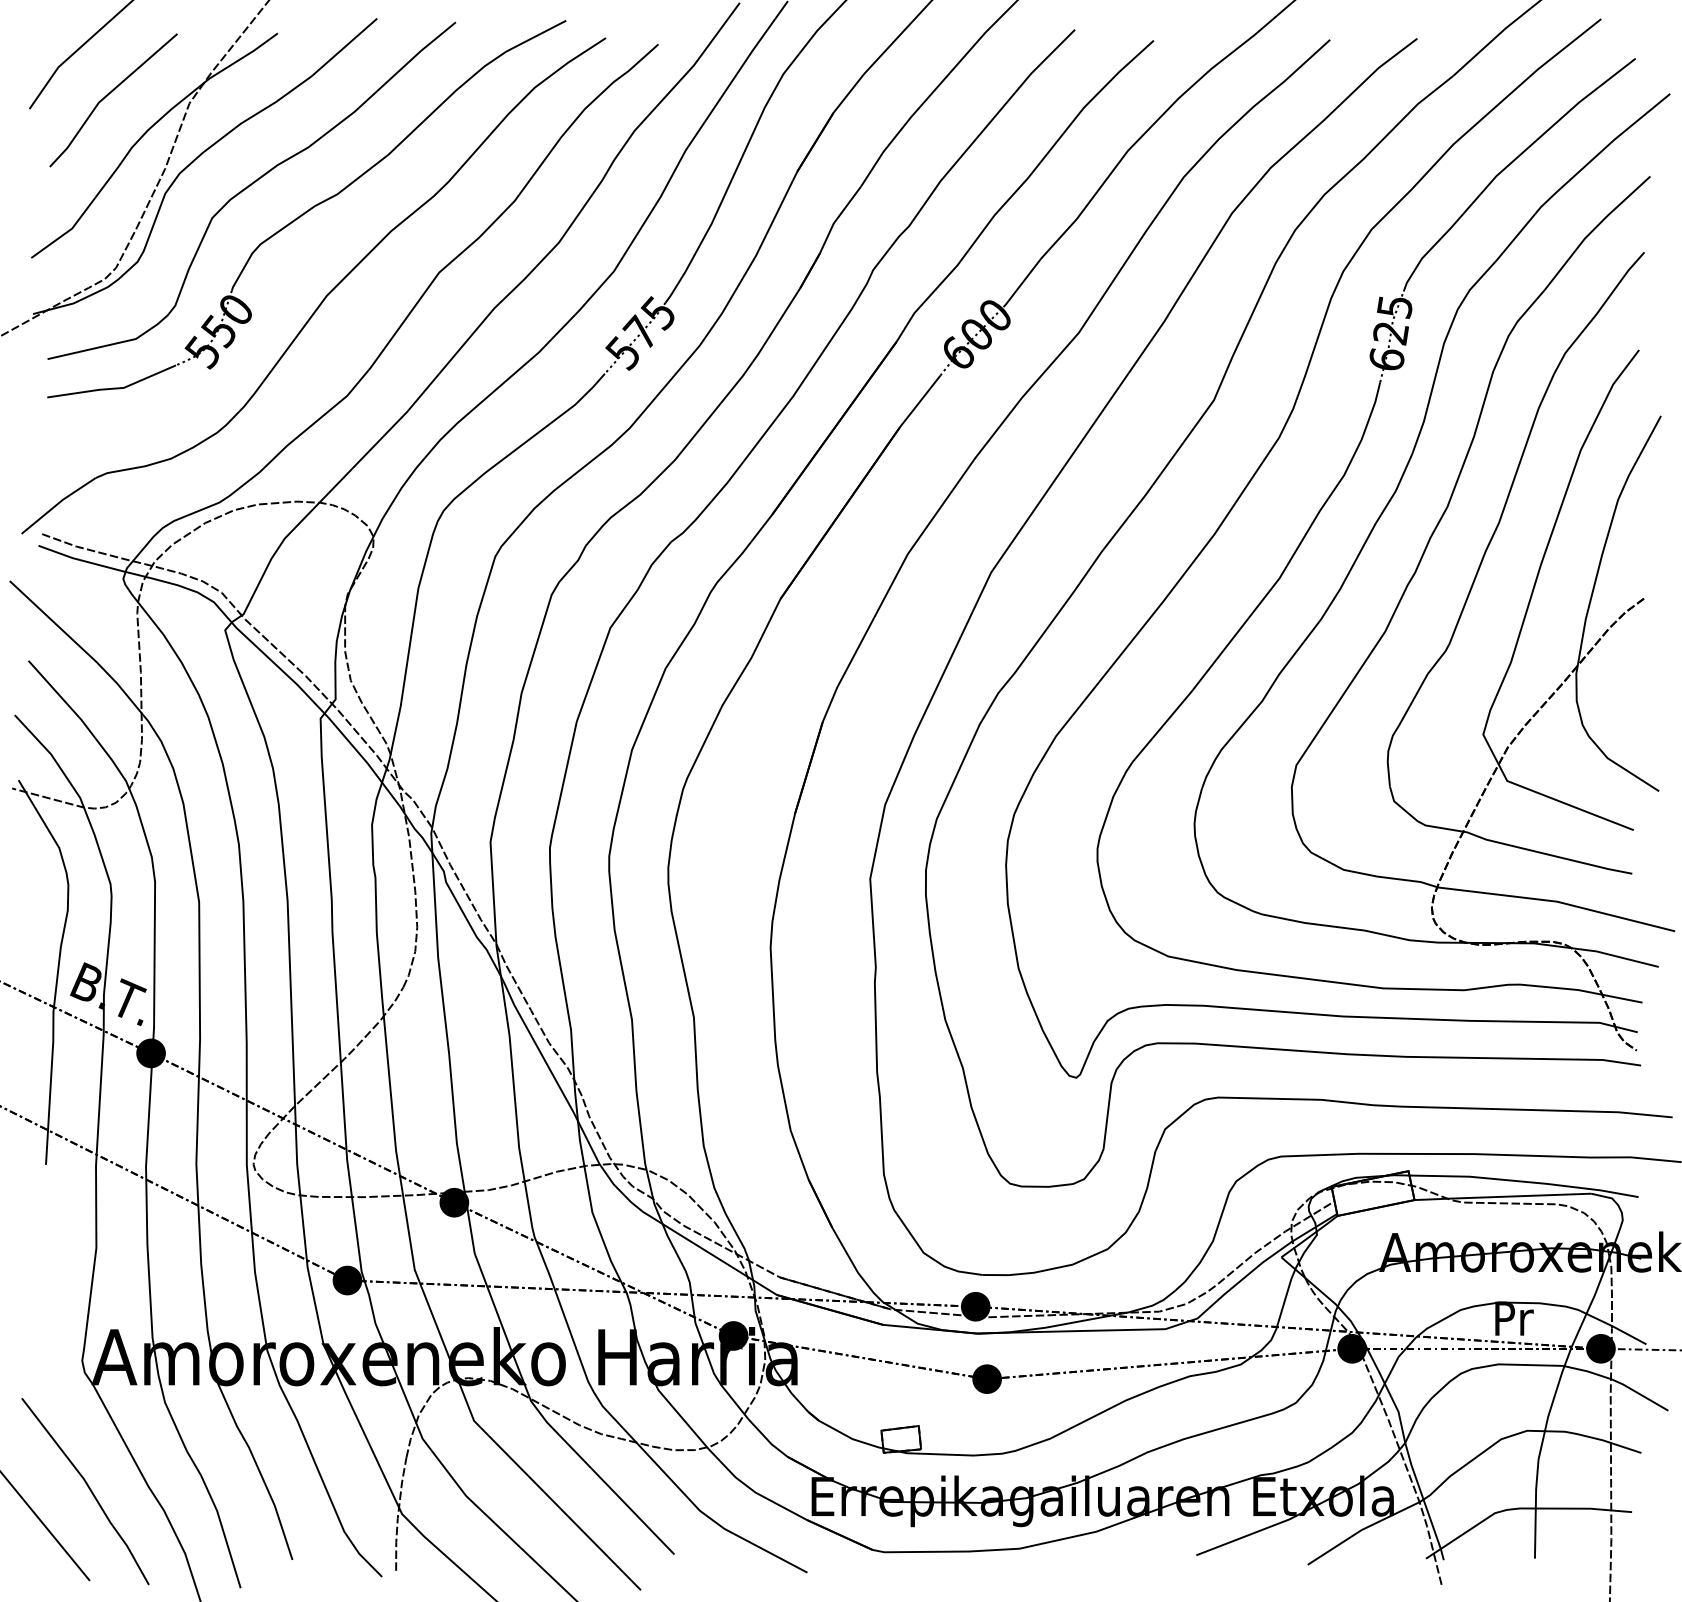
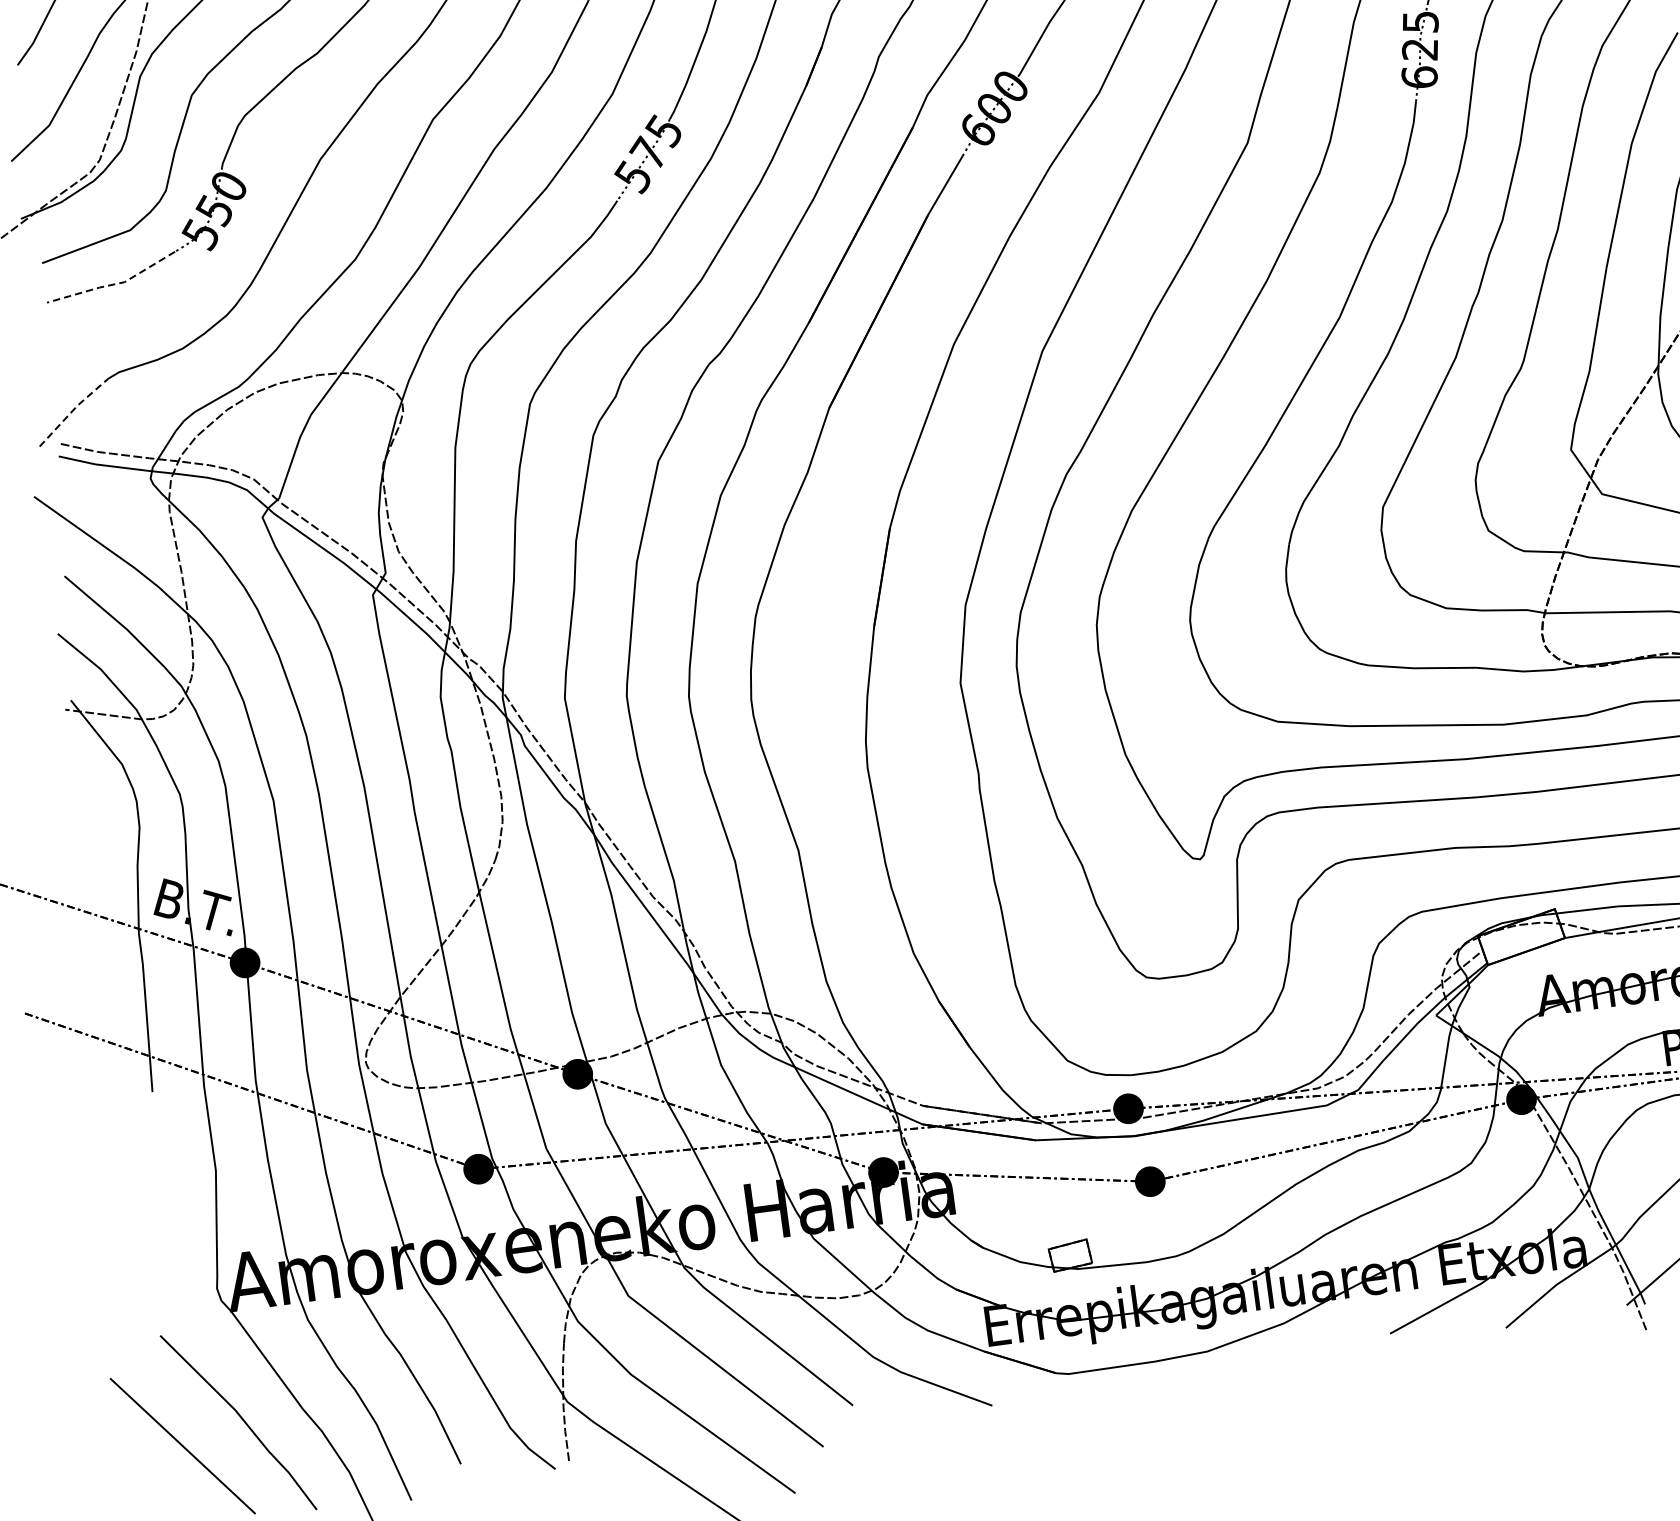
line: (112, 388) -> (112, 284), solid -> dashed
line: (58, 503) -> (73, 410), solid -> dashed

